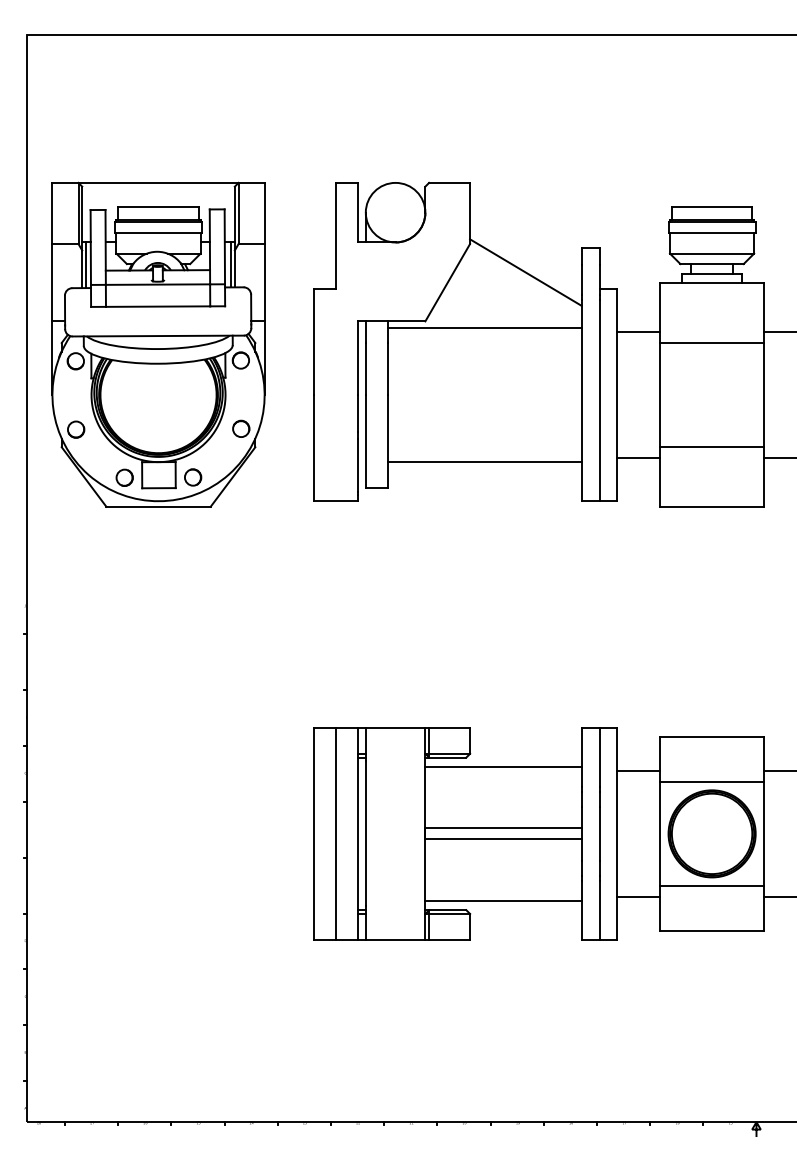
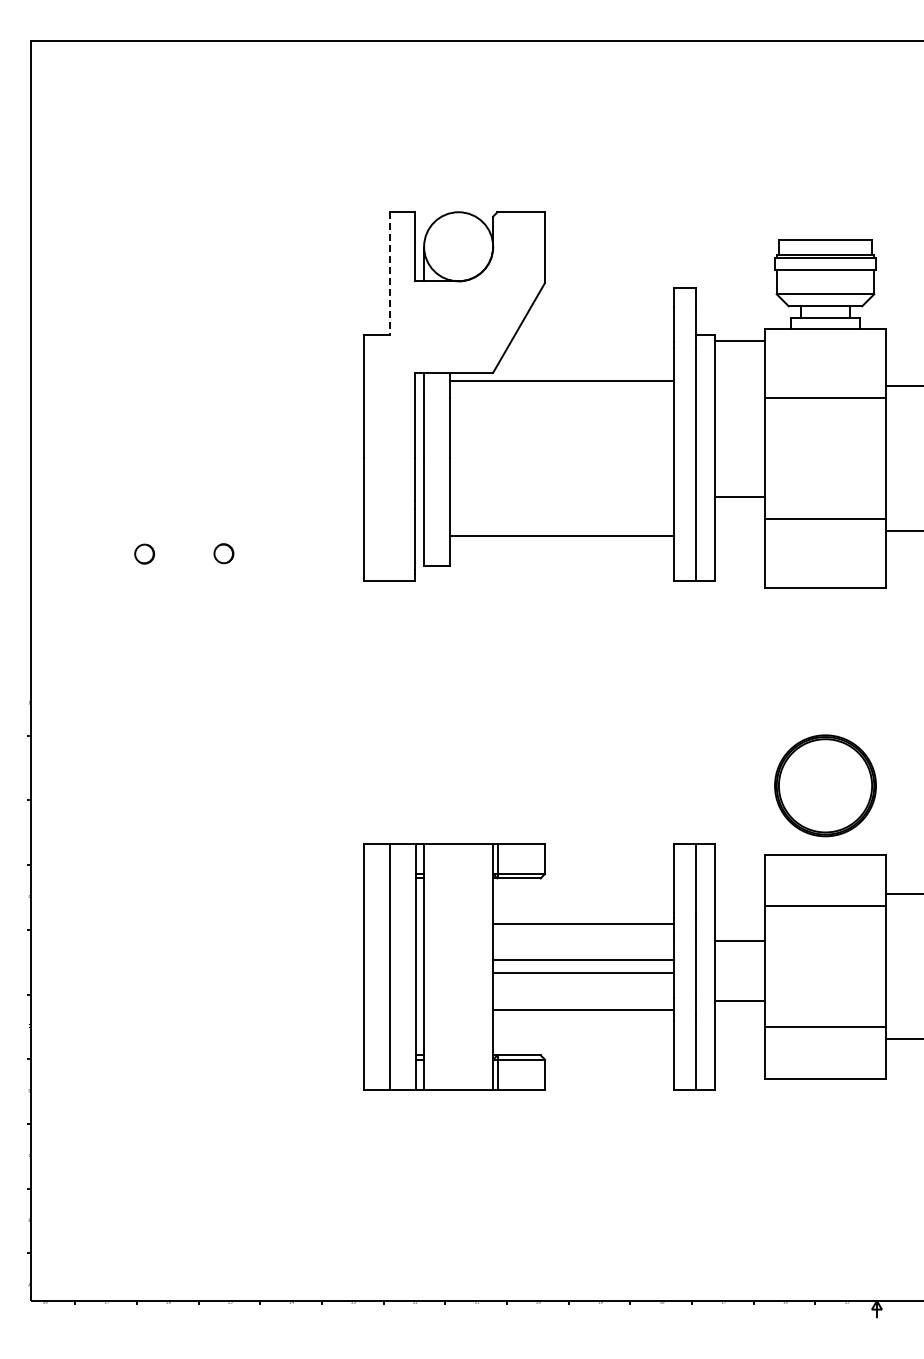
line: (335, 236) -> (389, 274), solid -> dashed
line: (525, 271) -> (609, 315), removed
line: (638, 332) -> (740, 340), moved
part: (158, 344) -> (183, 399), removed
line: (638, 457) -> (740, 496), moved
line: (503, 767) -> (583, 924), moved
line: (638, 771) -> (740, 941), moved
part: (712, 833) -> (825, 785), moved
line: (638, 896) -> (740, 1001), moved
line: (503, 900) -> (583, 1009), moved

